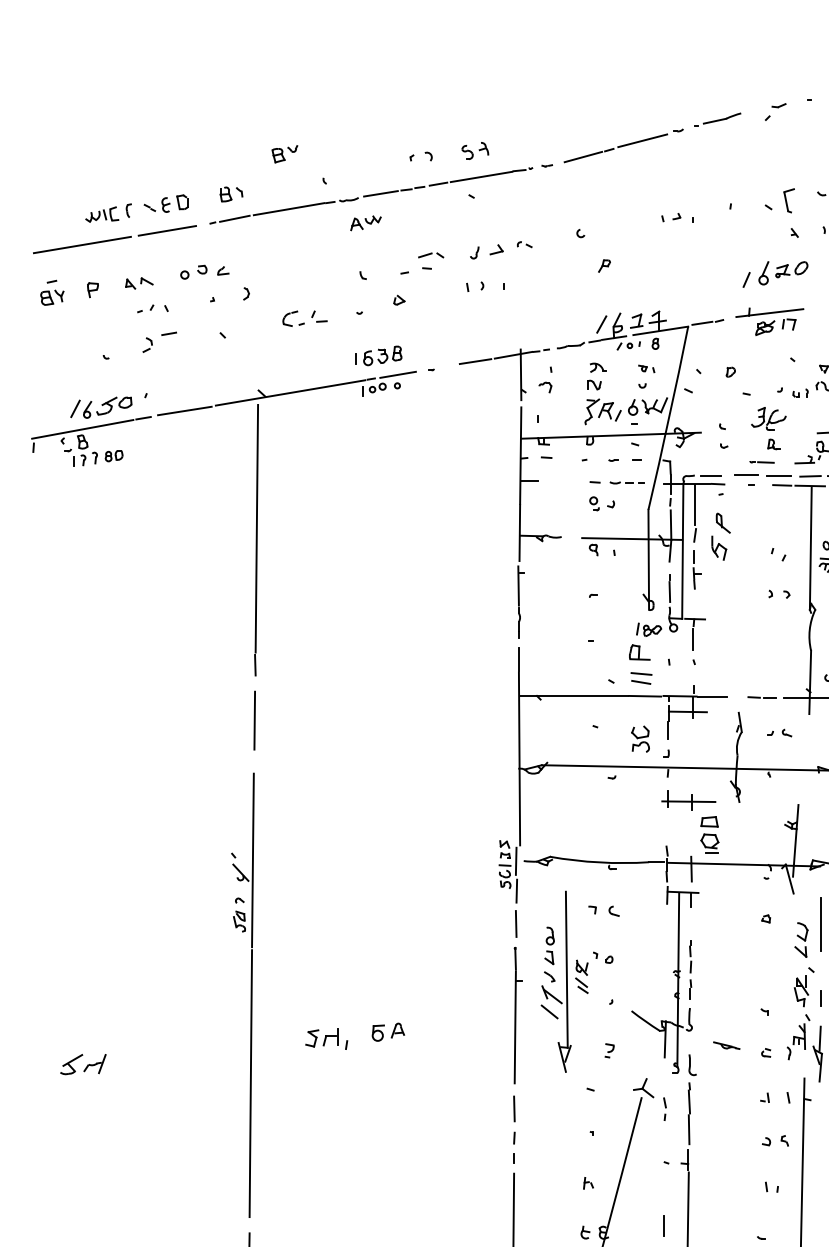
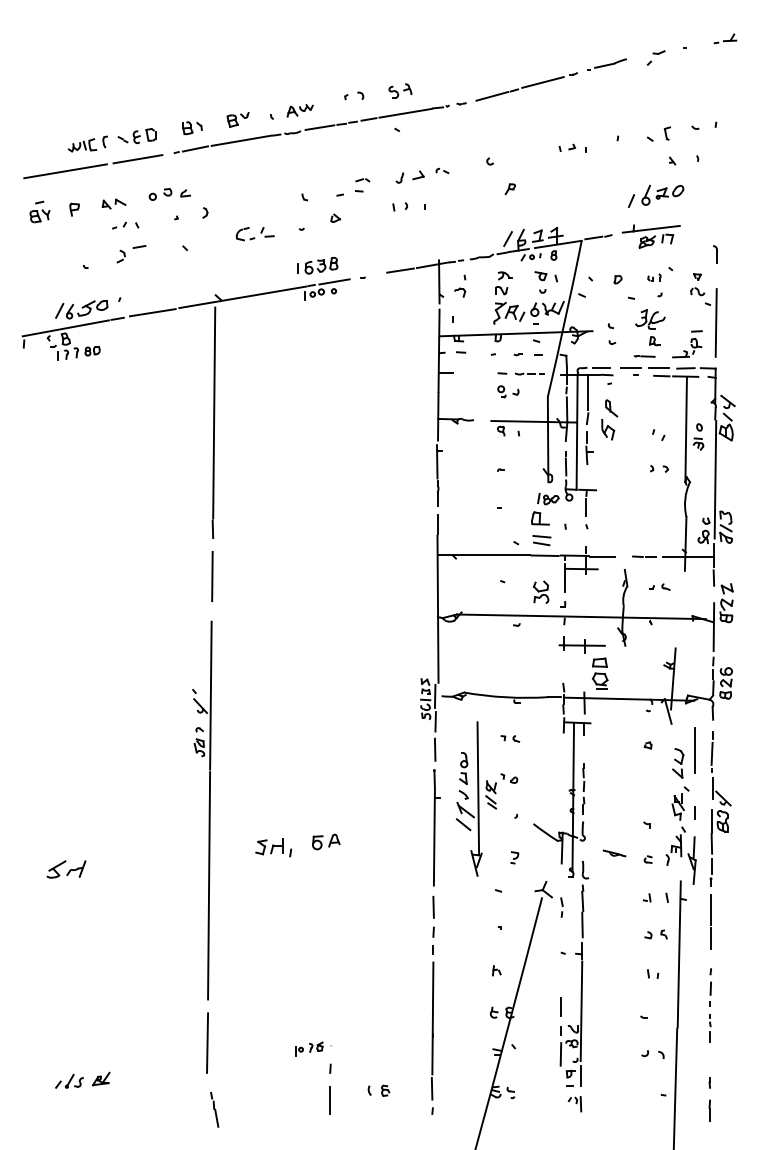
part: (284, 153) -> (237, 119), moved
part: (787, 200) -> (666, 133), size x0.62
part: (365, 222) -> (299, 110), moved
part: (430, 255) -> (362, 180), size x0.62
part: (646, 368) -> (546, 276), size x1.67
part: (800, 393) -> (654, 277), moved
part: (604, 910) -> (510, 738), size x0.71

